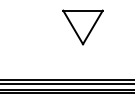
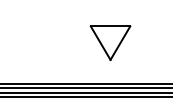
part: (82, 27) -> (110, 43), moved

